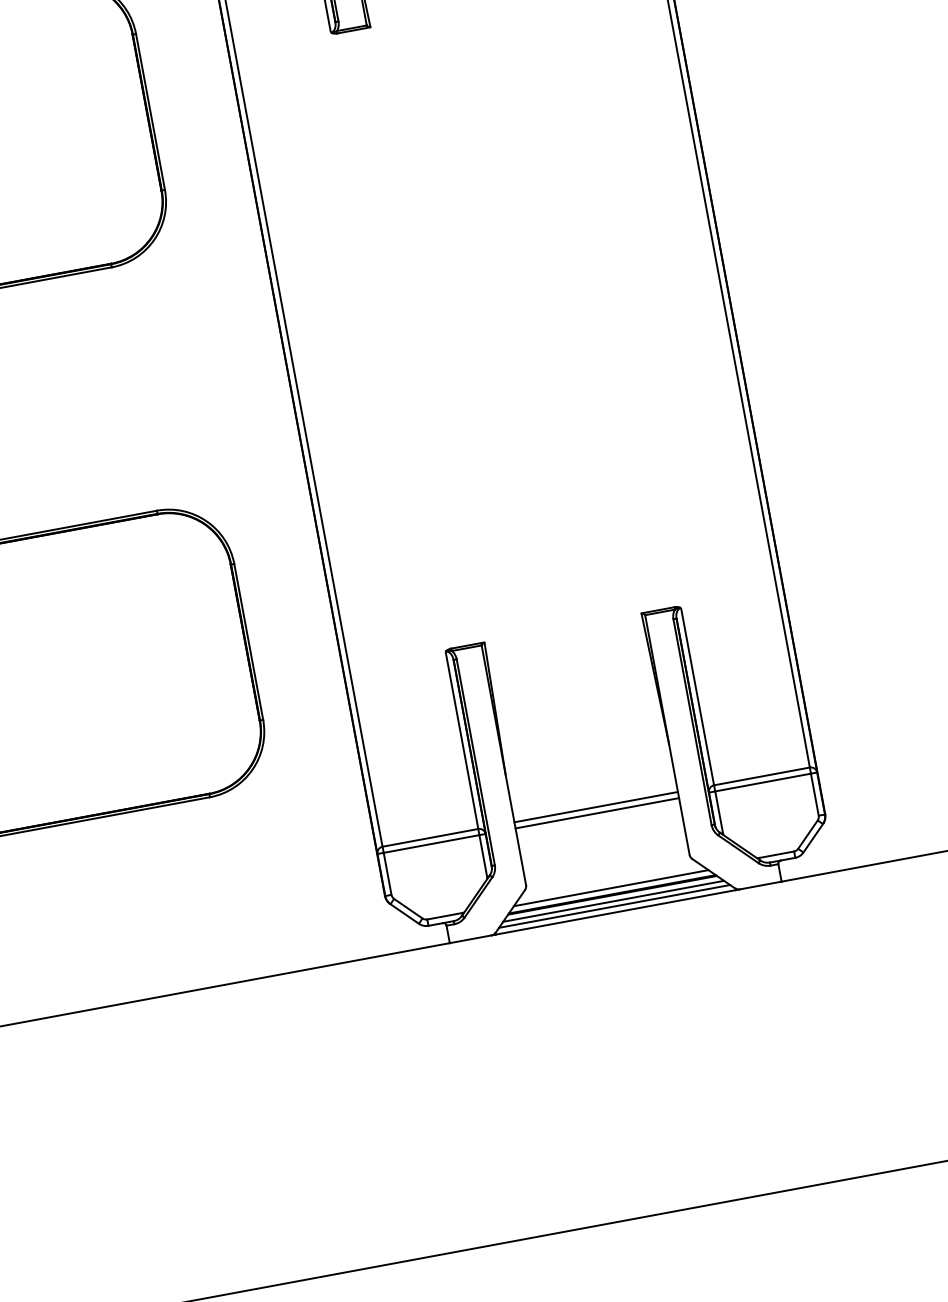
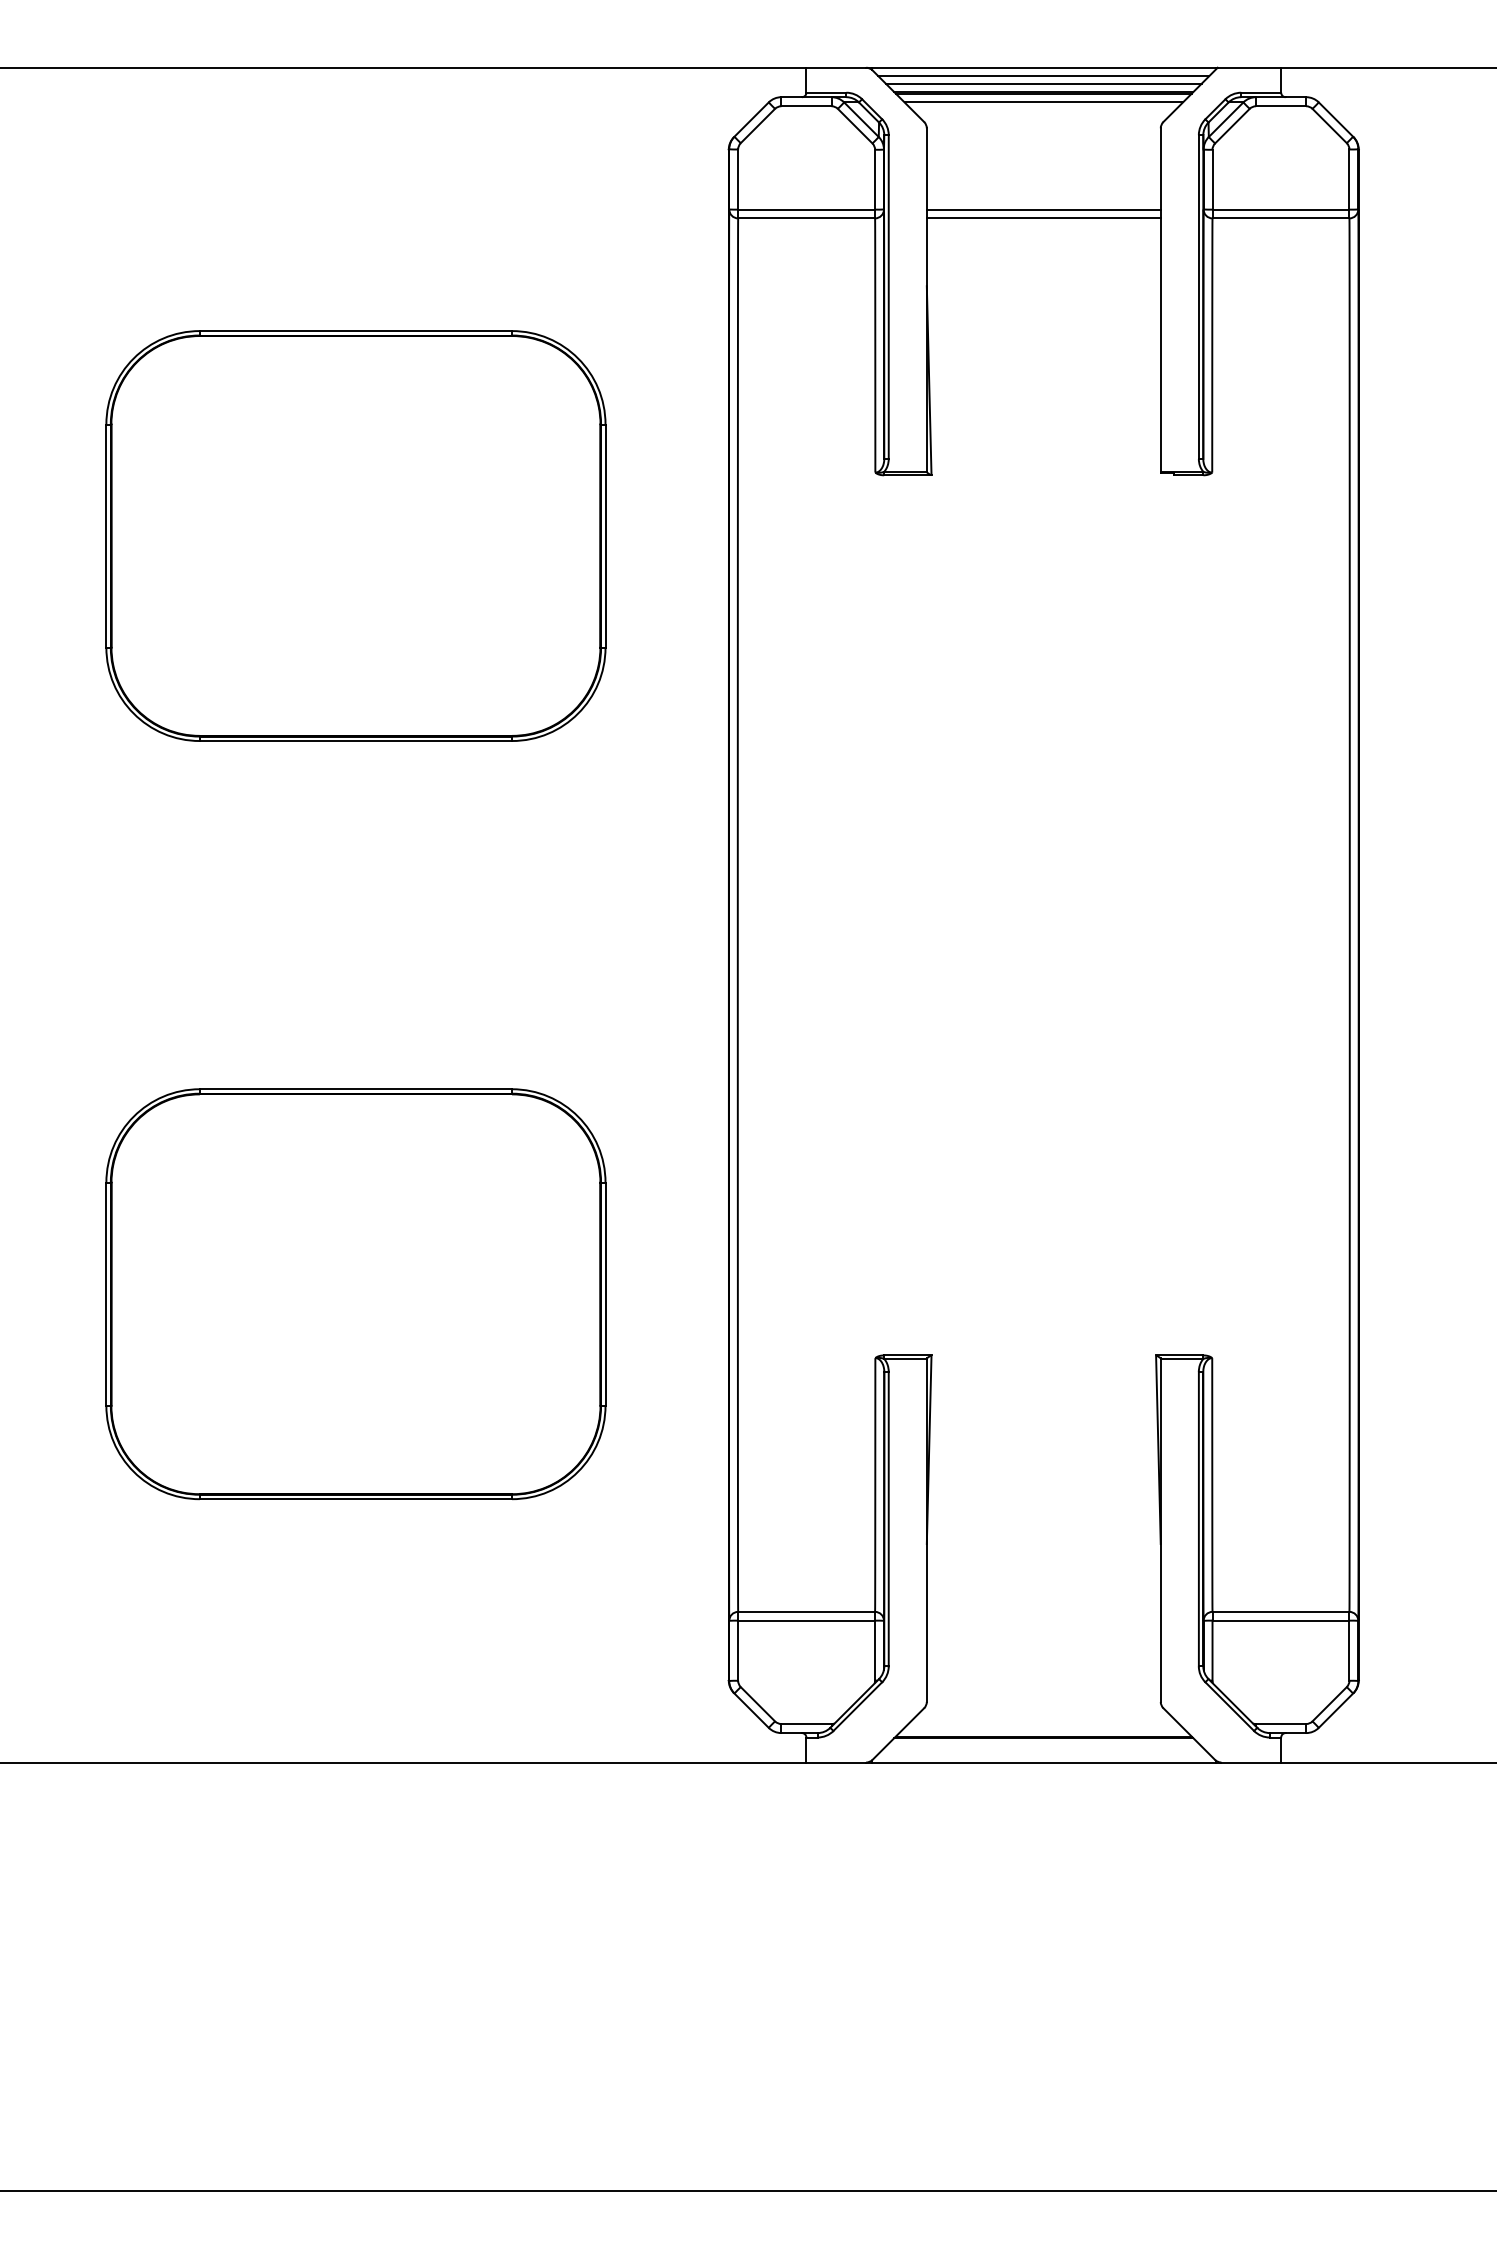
line: (595, 806) -> (1043, 1611), removed
line: (597, 813) -> (1043, 1620), removed
line: (610, 887) -> (1043, 1727), removed
line: (613, 901) -> (1043, 1746), removed
line: (614, 906) -> (1043, 1753), removed

